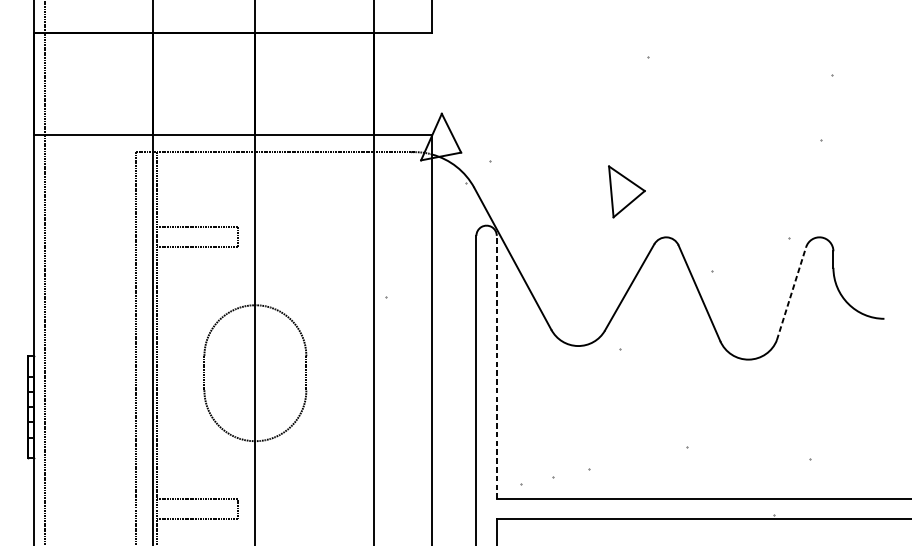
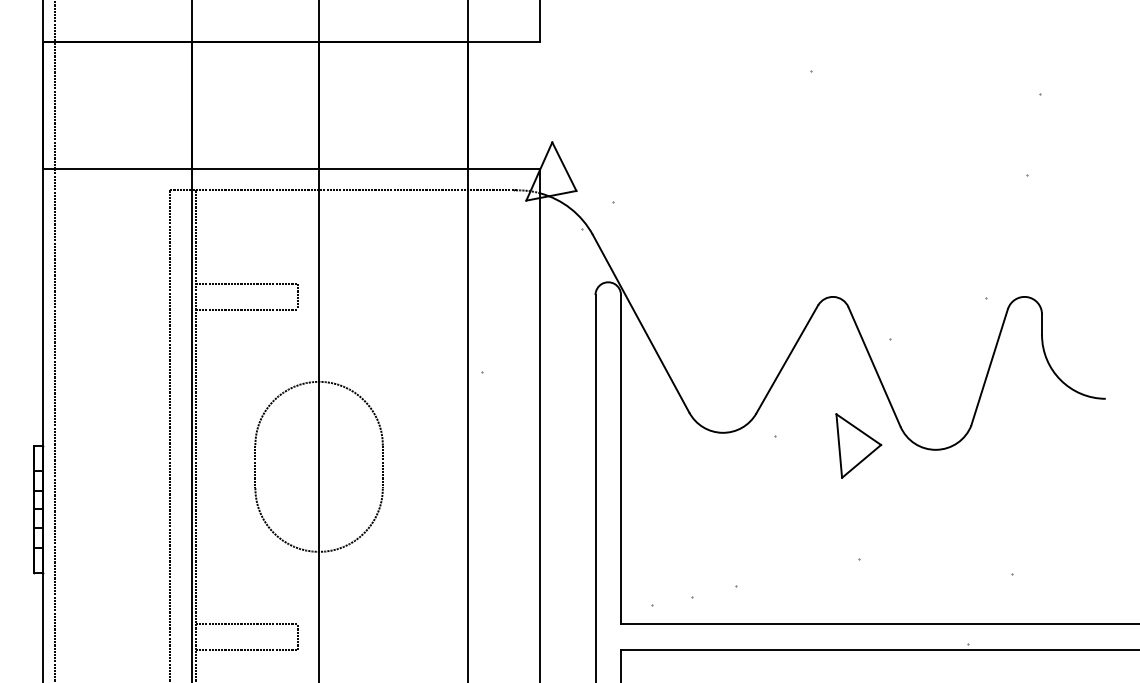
part: (626, 191) -> (858, 445), moved
line: (791, 293) -> (989, 367), dashed -> solid
line: (497, 367) -> (621, 459), dashed -> solid

